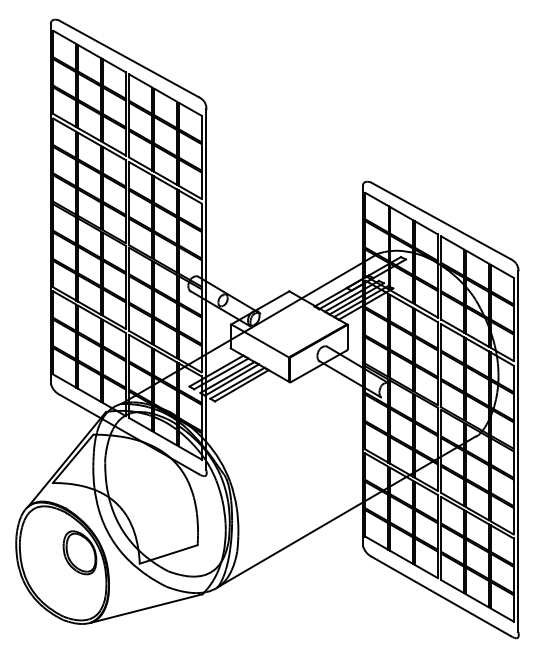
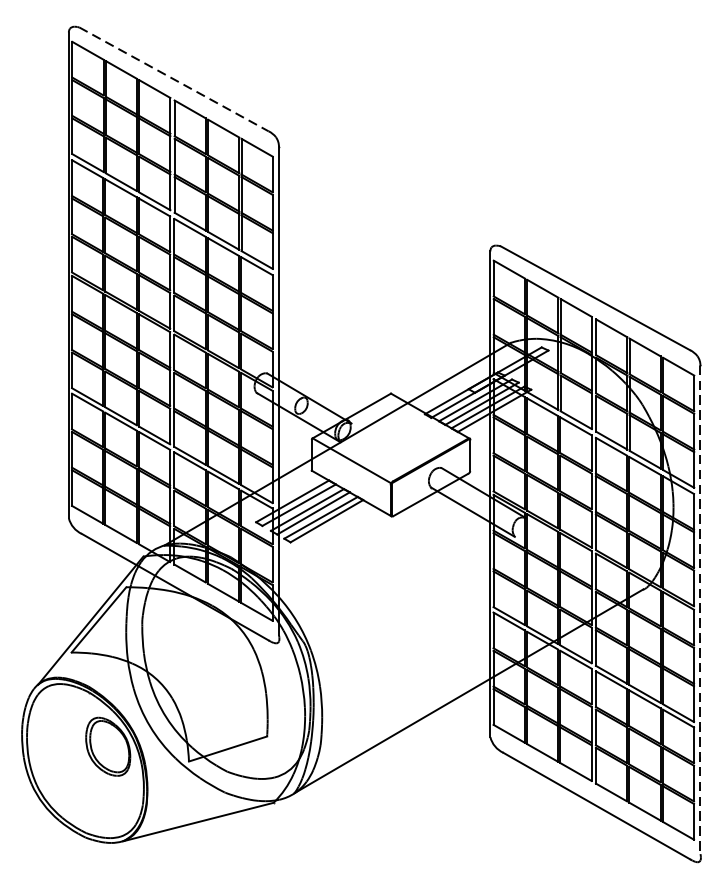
line: (128, 58) -> (173, 79), solid -> dashed
line: (518, 451) -> (700, 609), solid -> dashed

